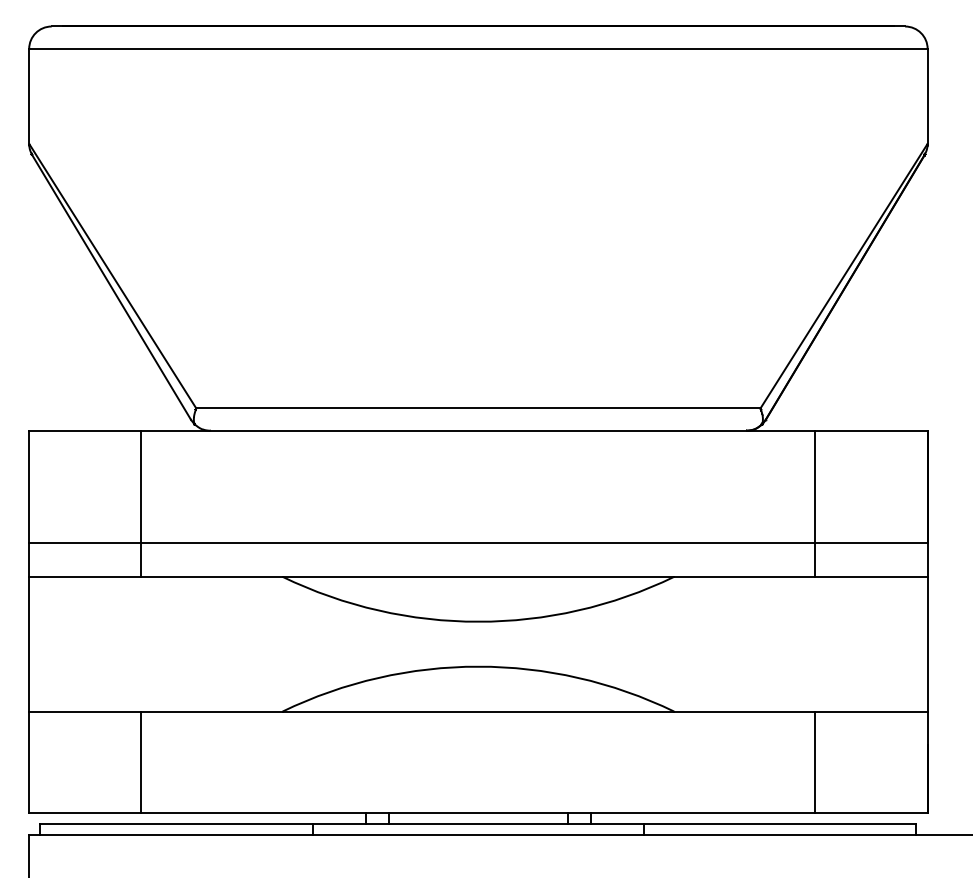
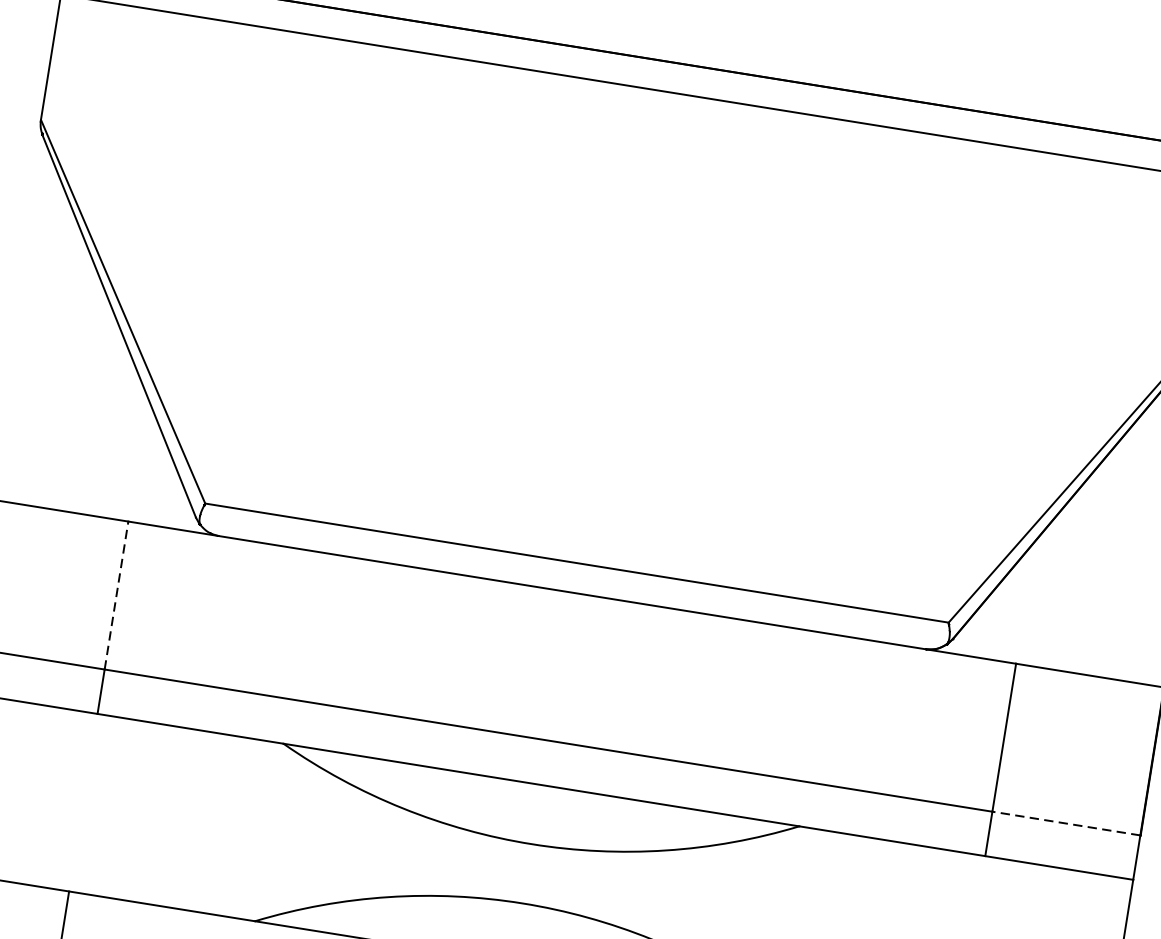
line: (141, 486) -> (116, 594), solid -> dashed
line: (870, 543) -> (1064, 823), solid -> dashed

